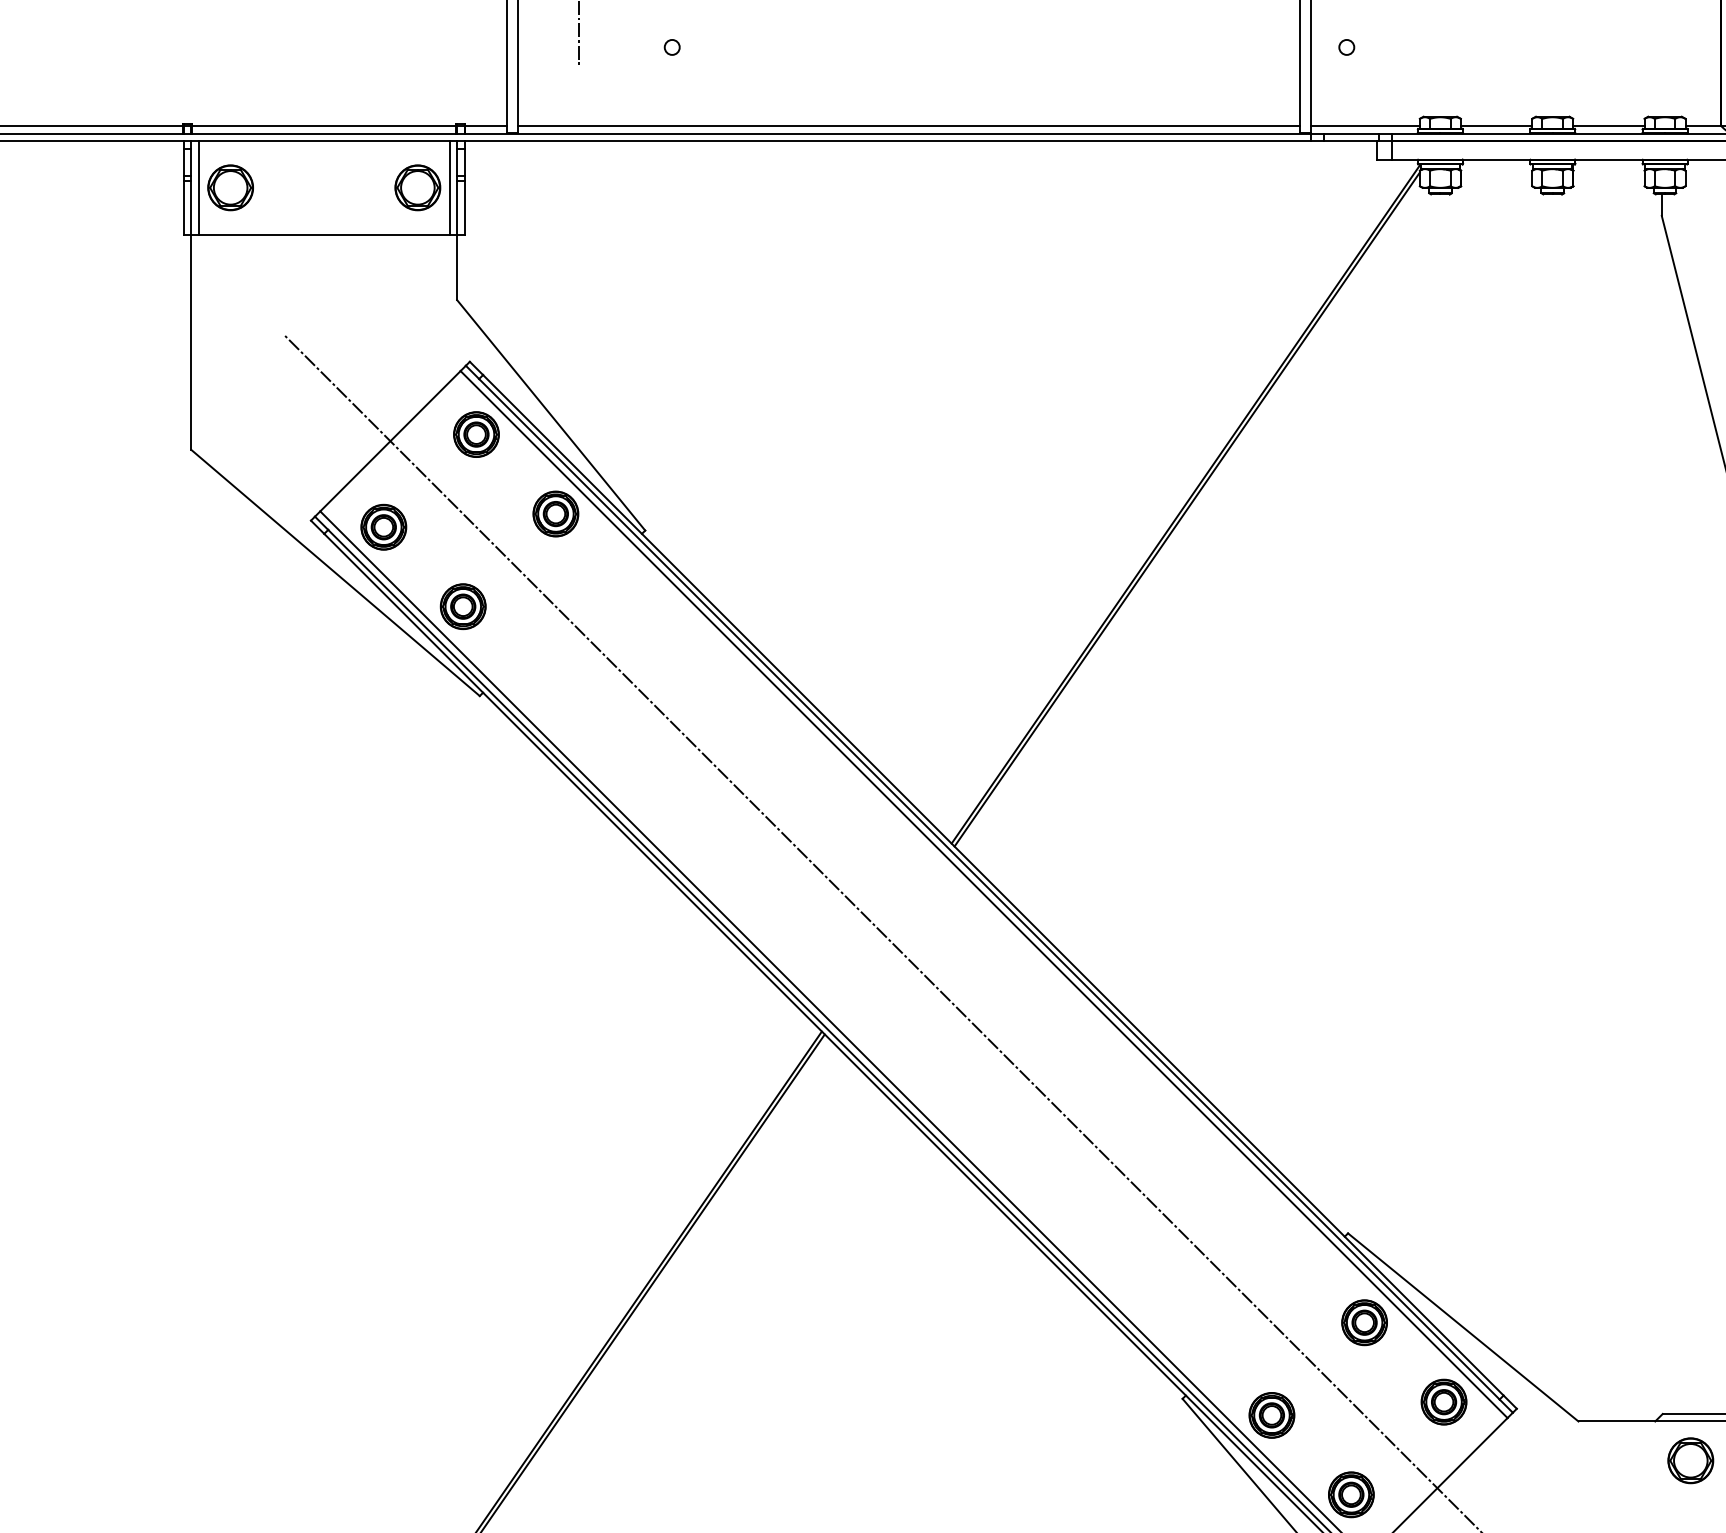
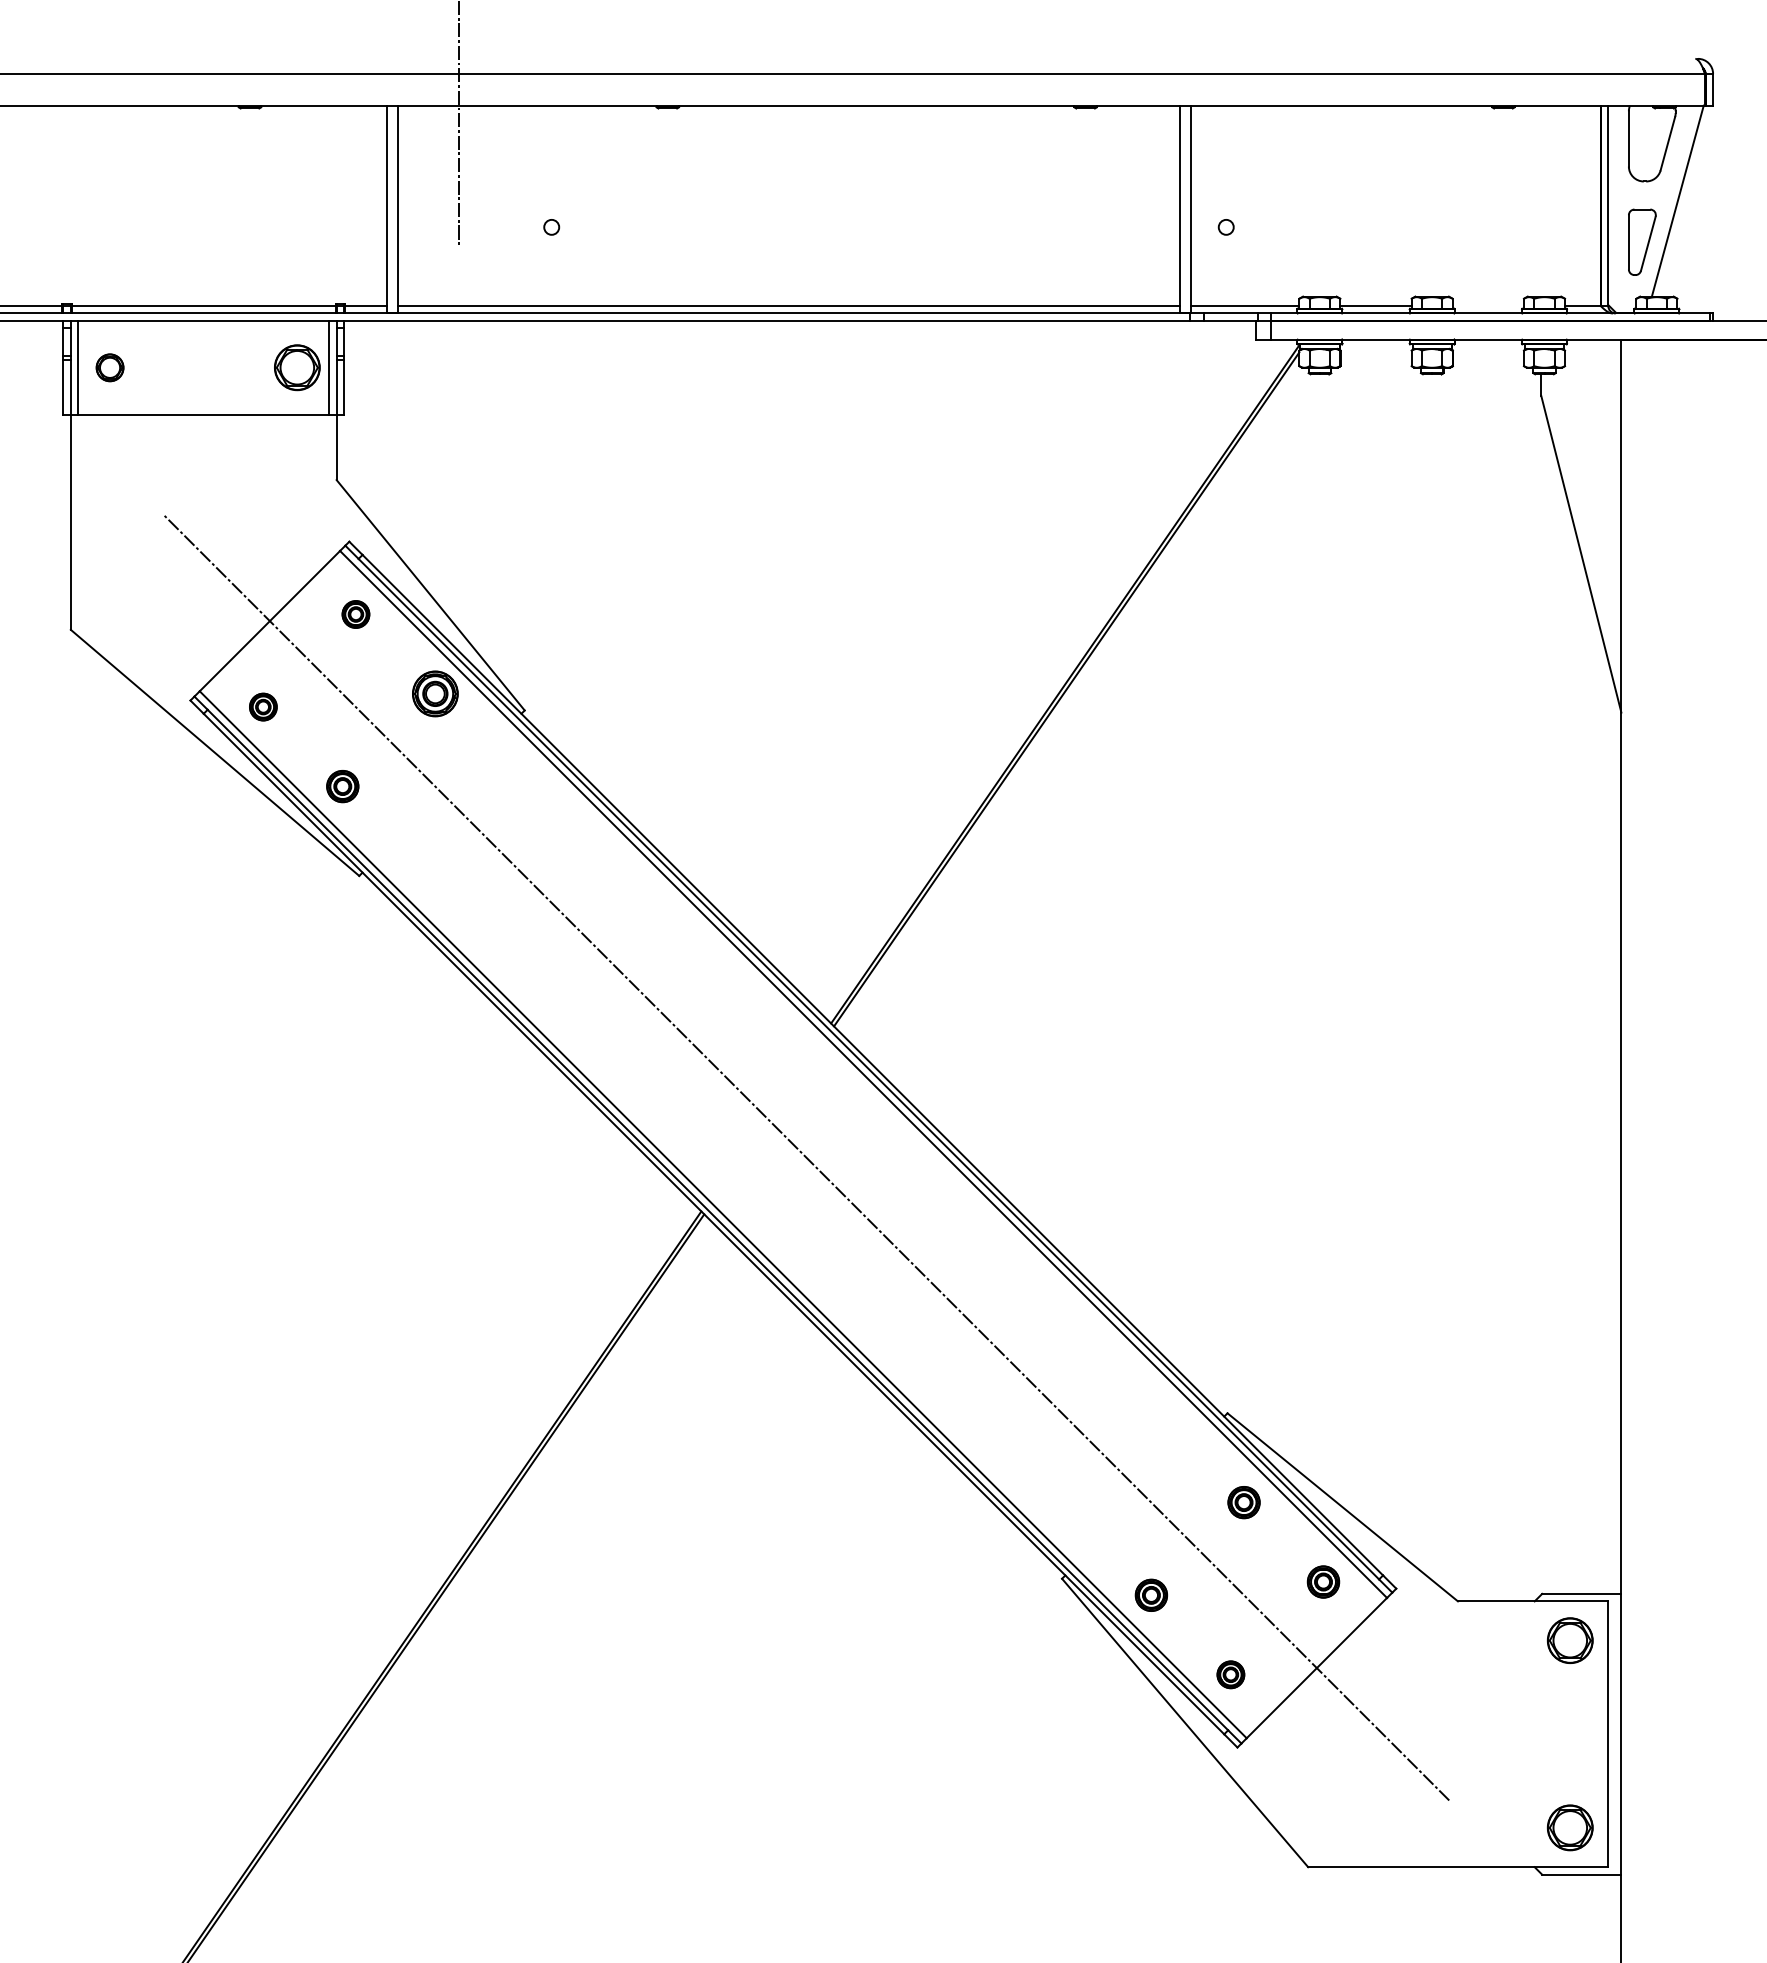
line: (1608, 125) -> (1487, 305), removed
part: (230, 187) -> (109, 367), size x0.6
part: (476, 434) -> (355, 614), size x0.6
part: (384, 526) -> (263, 706), size x0.6
part: (463, 606) -> (342, 786), size x0.7
part: (1364, 1322) -> (1243, 1502), size x0.7
part: (1444, 1401) -> (1323, 1581), size x0.7
part: (1272, 1415) -> (1151, 1595), size x0.7
part: (1351, 1494) -> (1230, 1674), size x0.6

